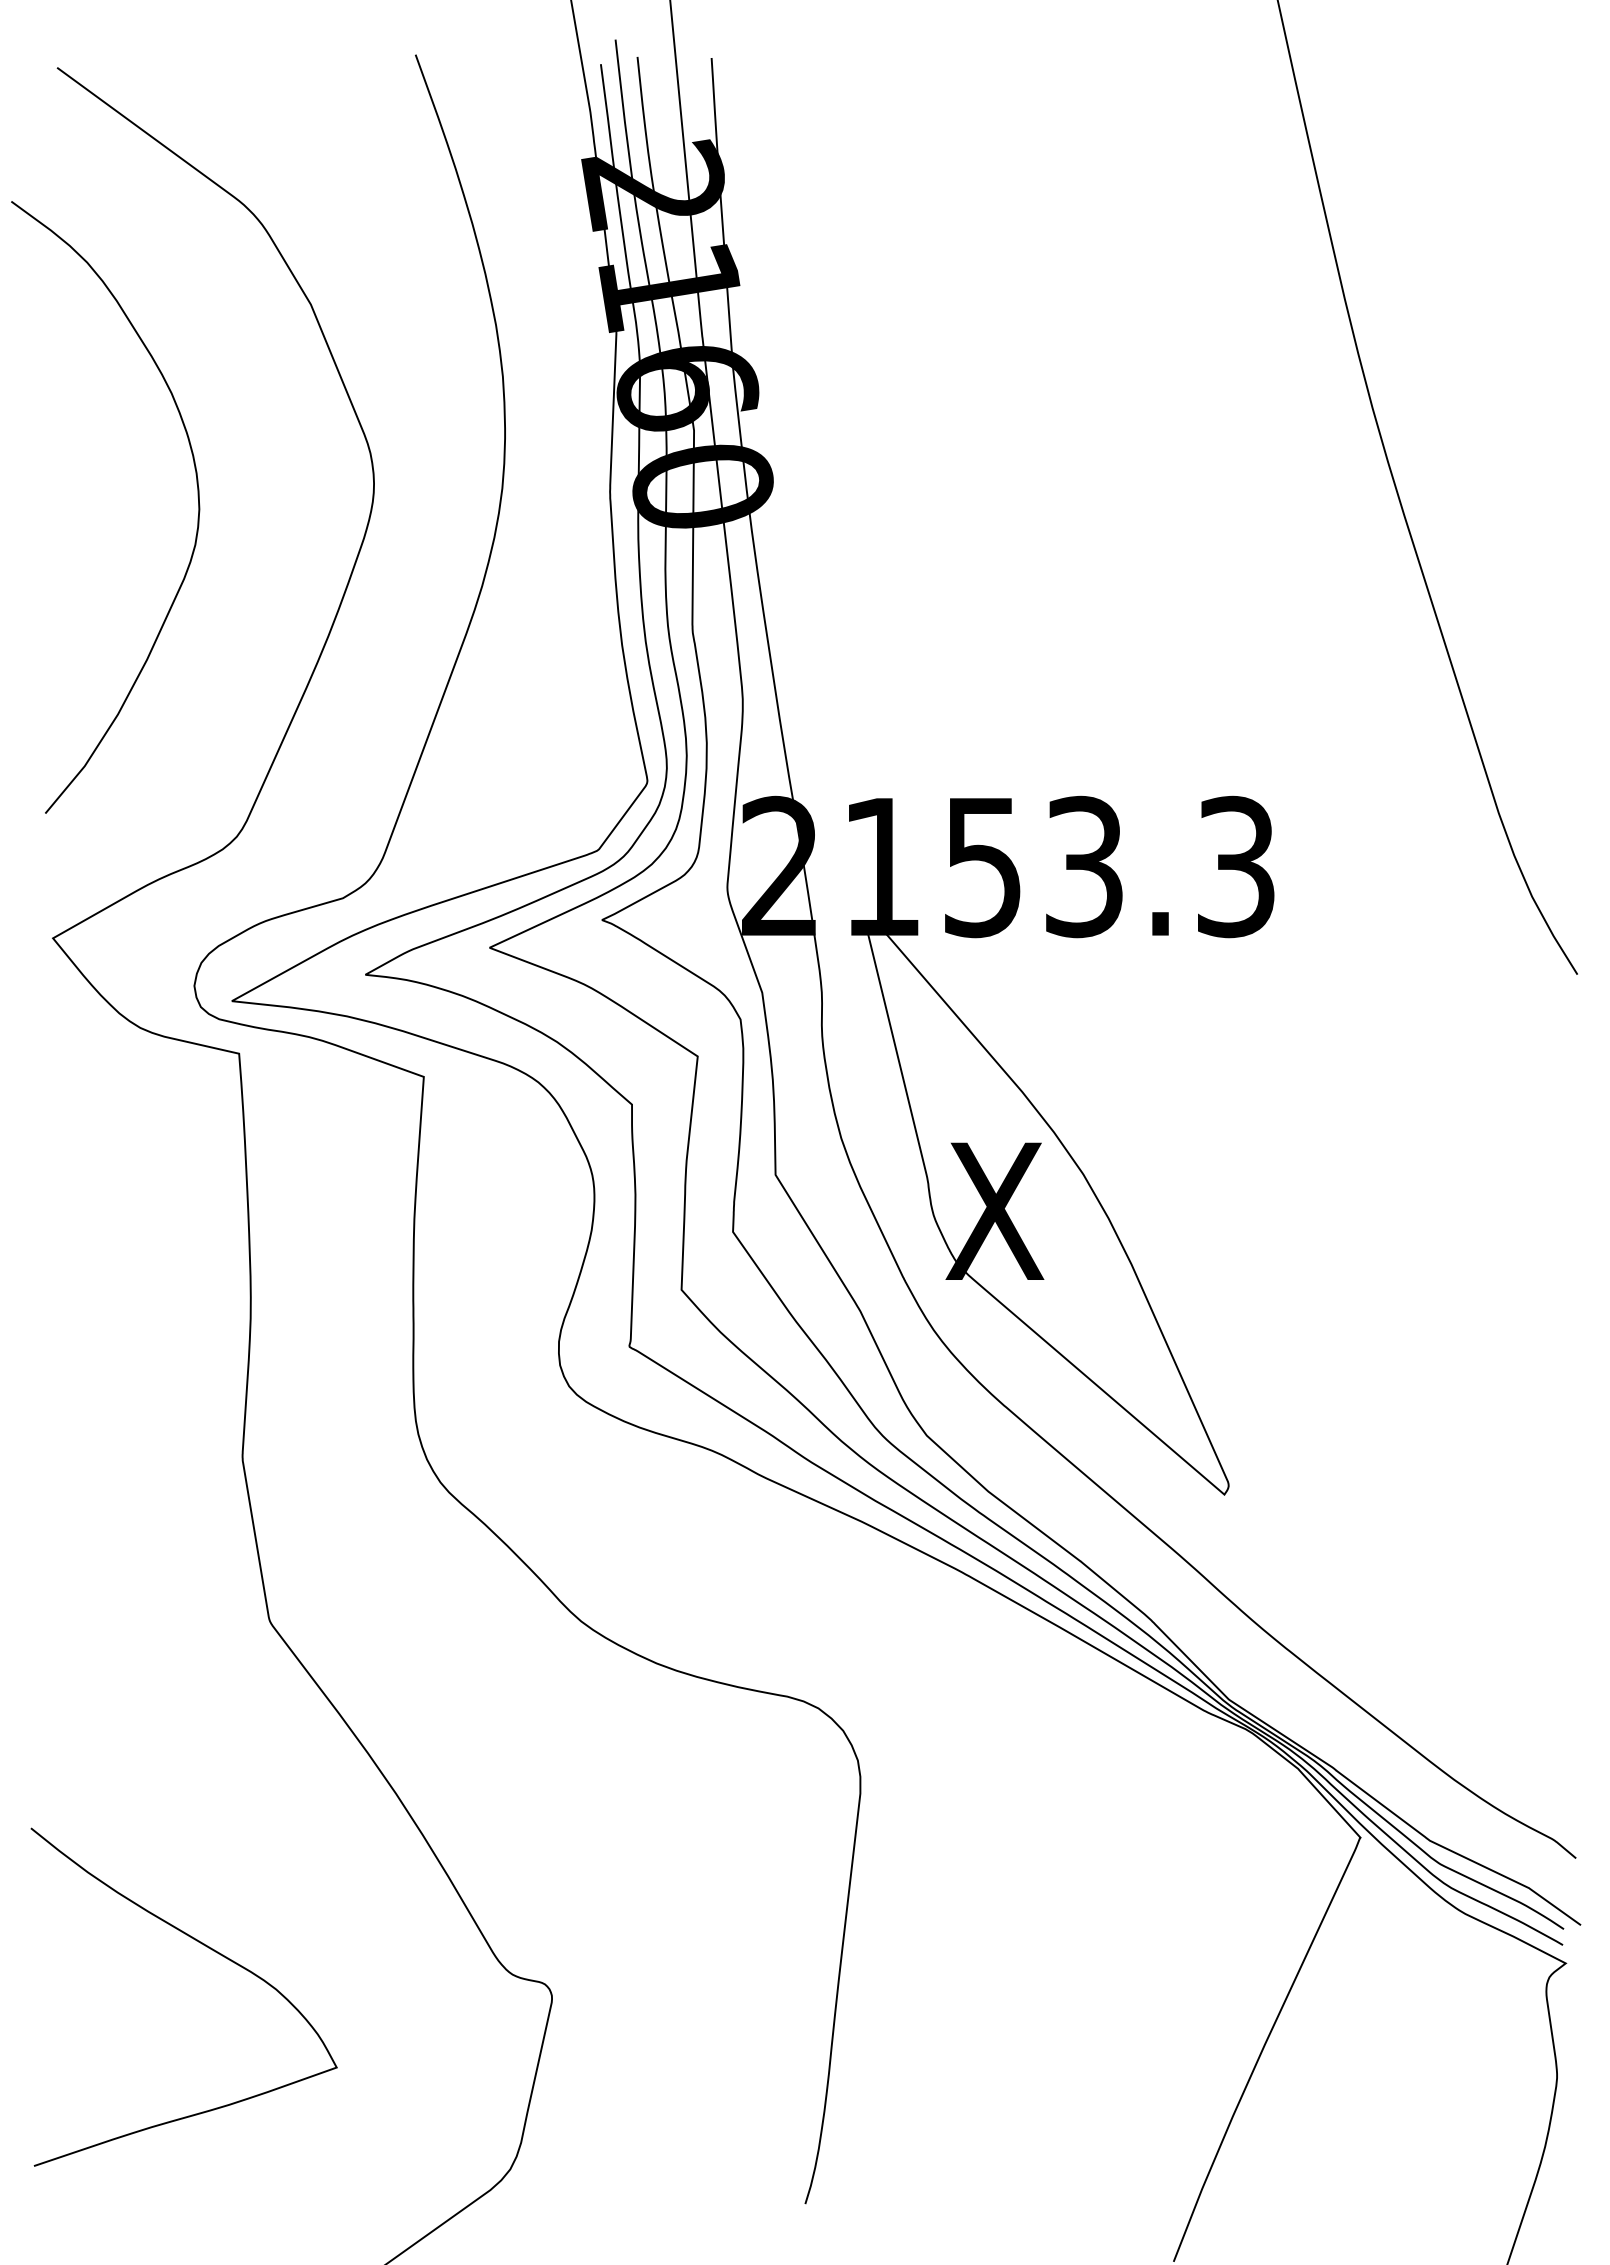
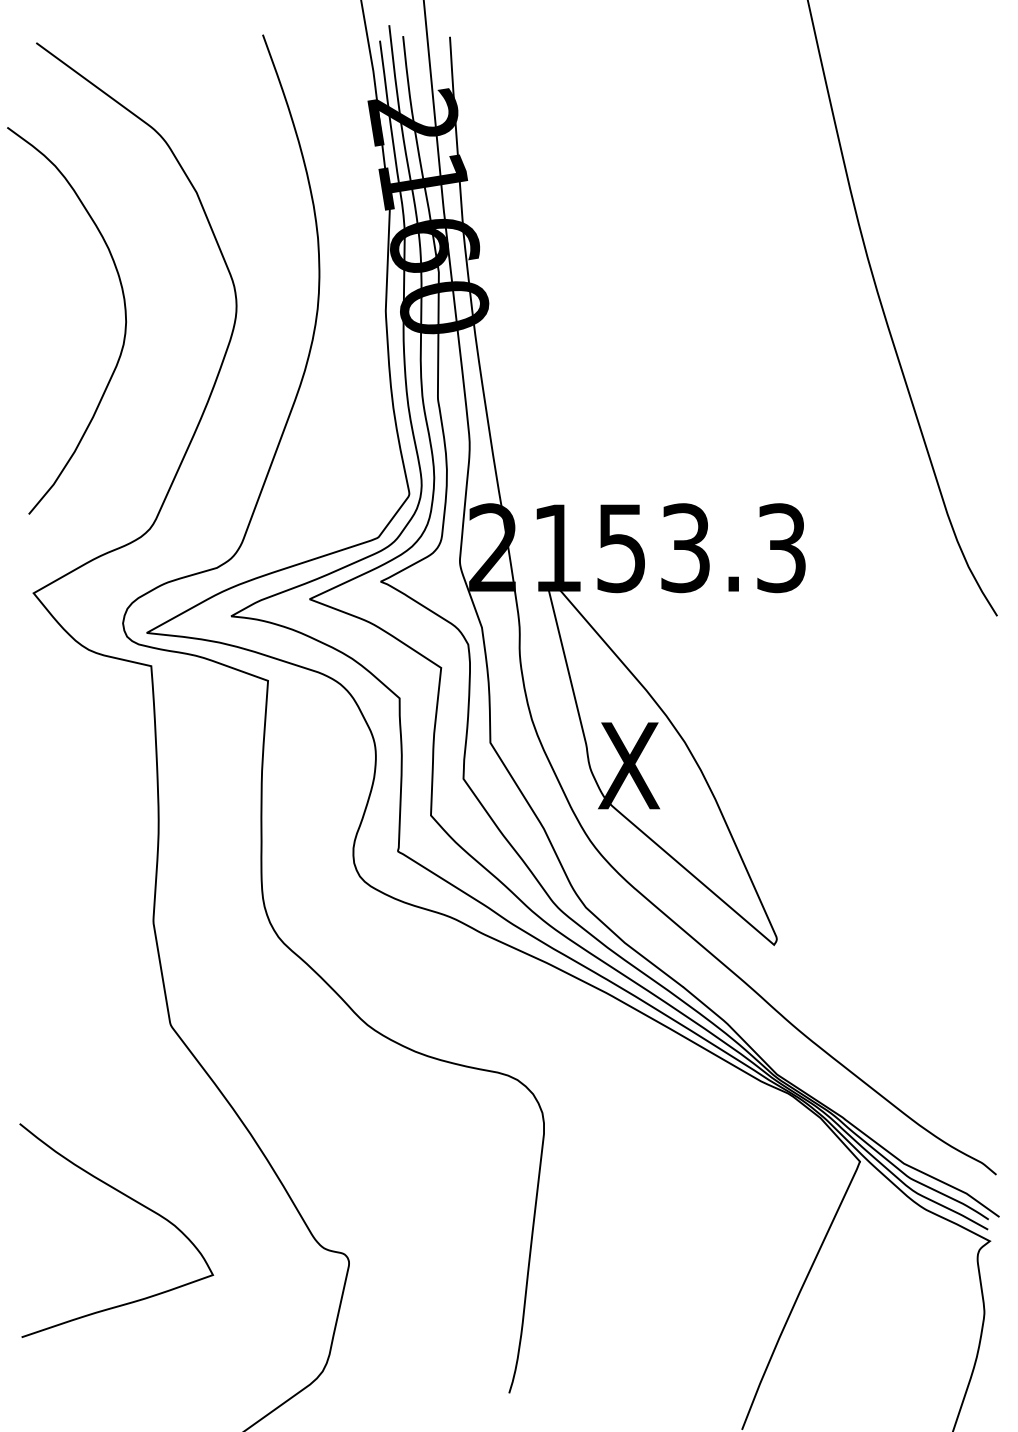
curve: (214, 1952) -> (135, 1202), moved

